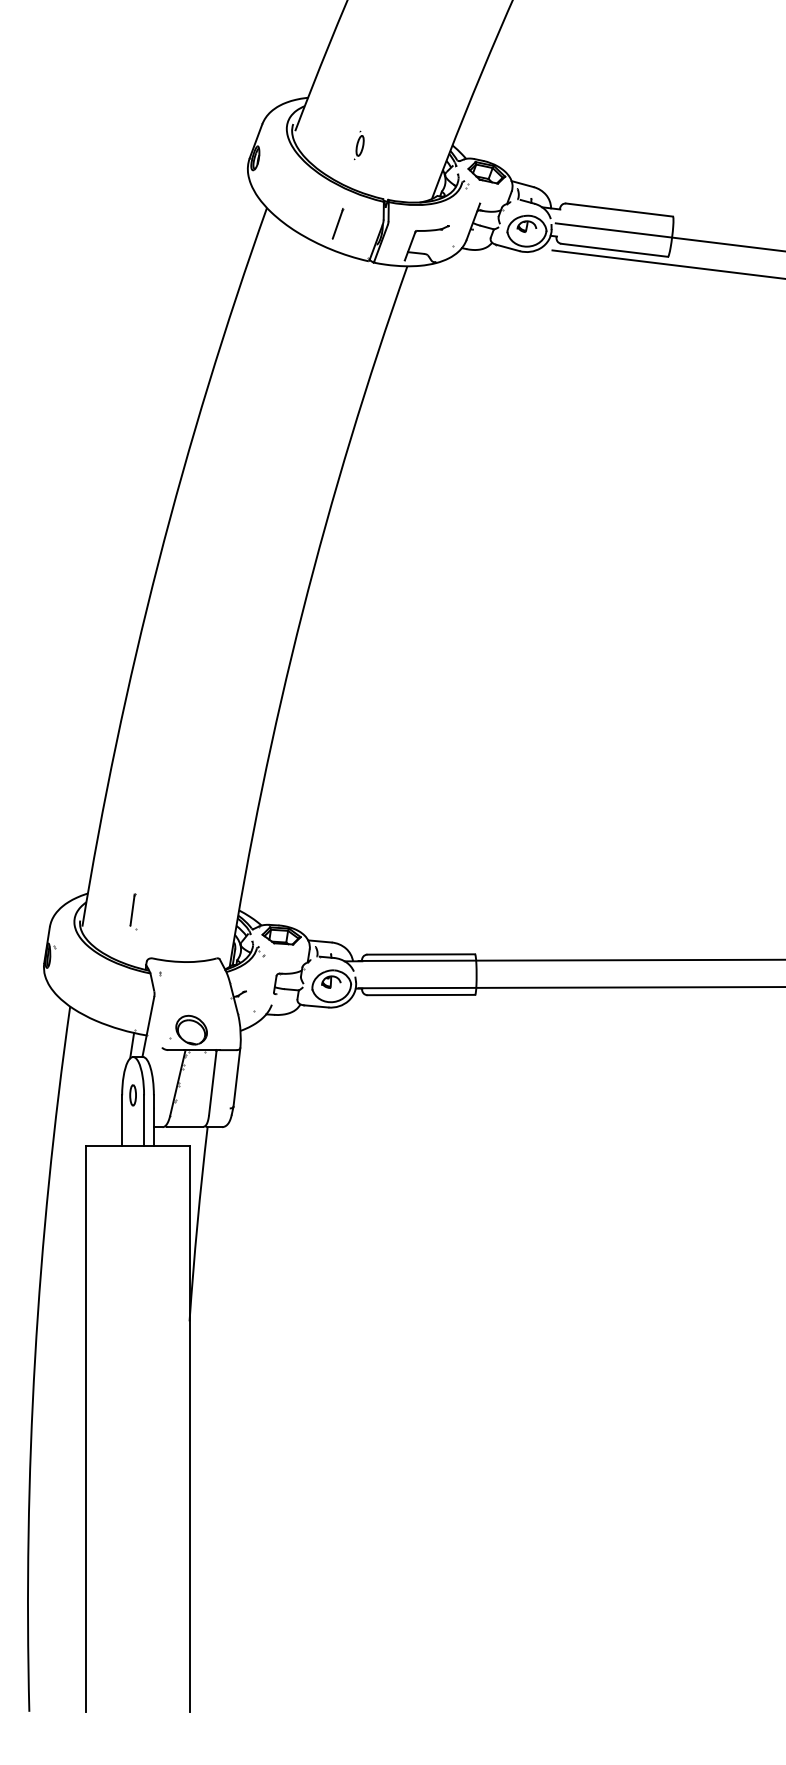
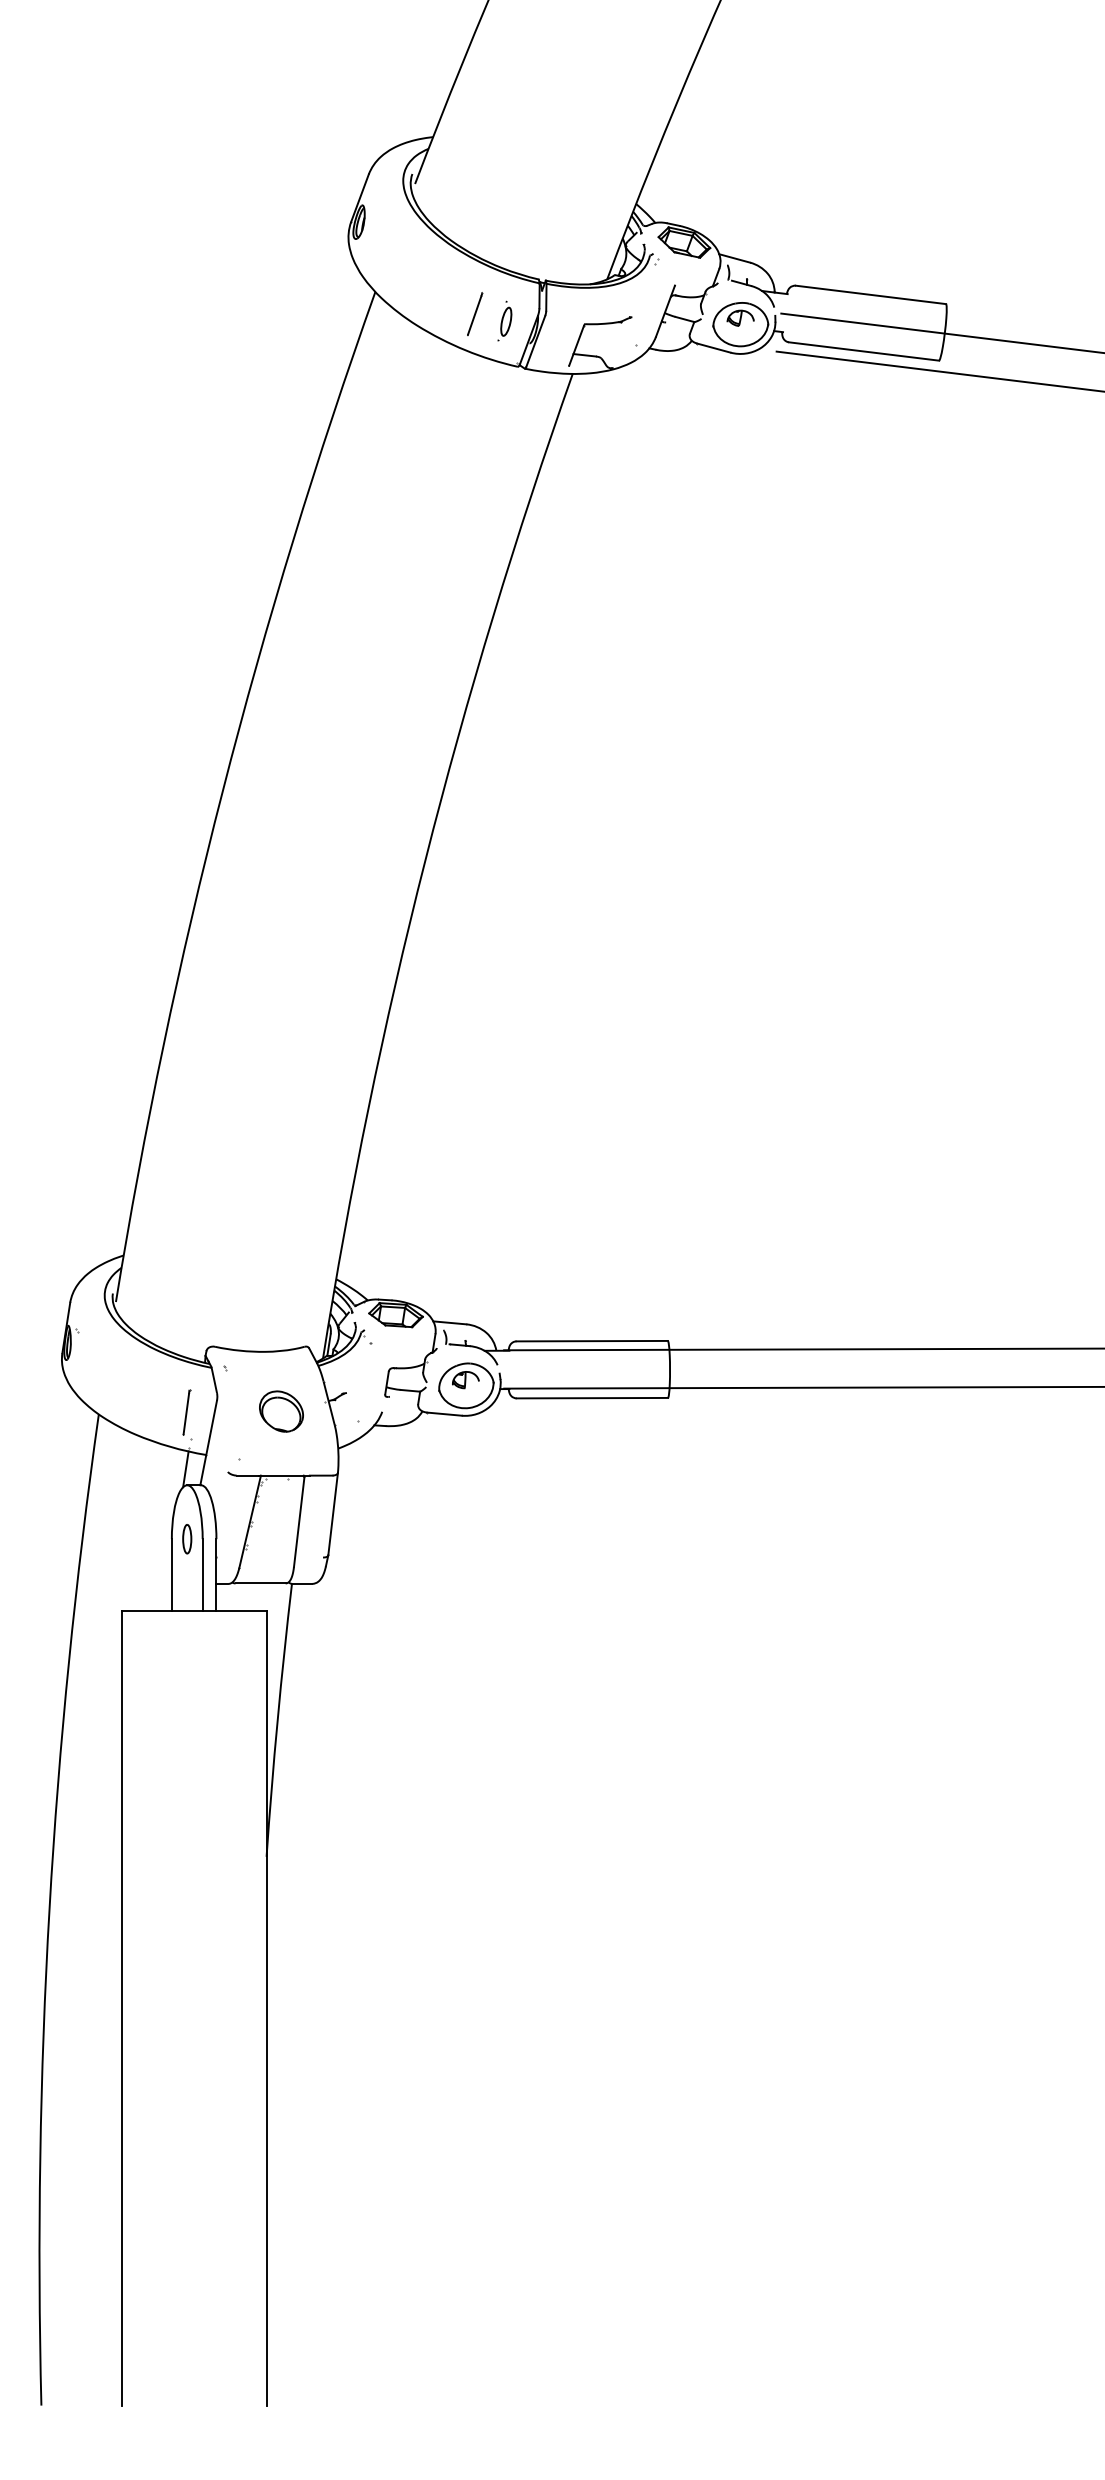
part: (358, 145) -> (504, 320), moved
part: (133, 911) -> (187, 1414), moved
part: (191, 1030) -> (281, 1411), moved

